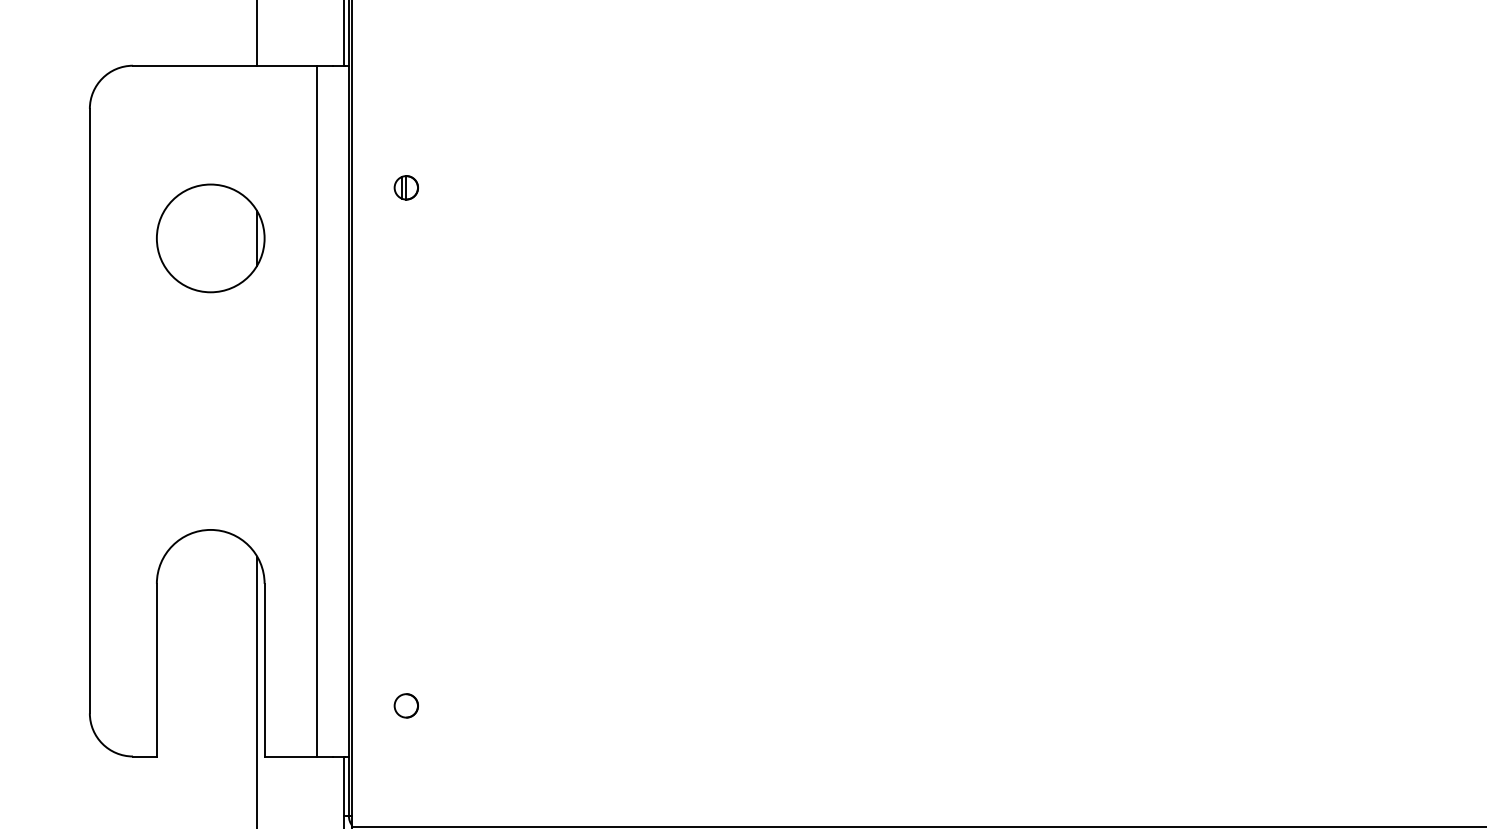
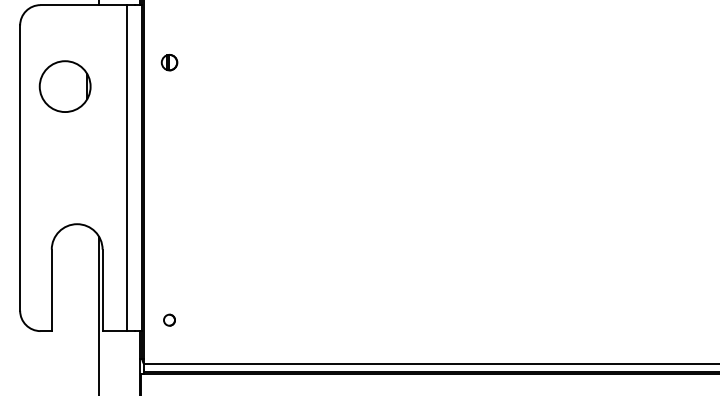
part: (406, 187) -> (169, 62), size x1.4
part: (209, 238) -> (64, 86), moved
circle: (406, 704) -> (169, 319), moved

